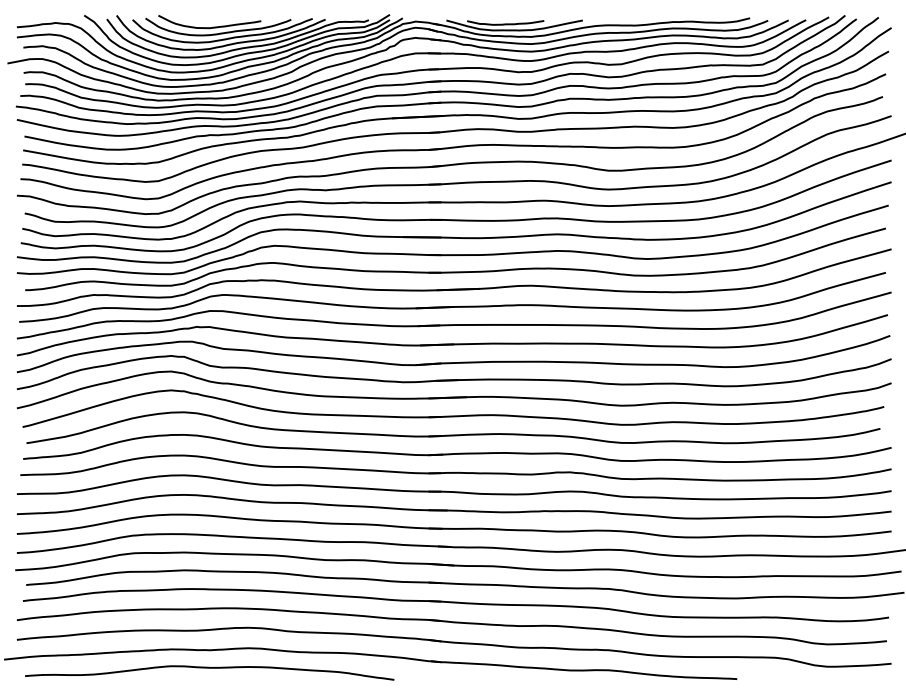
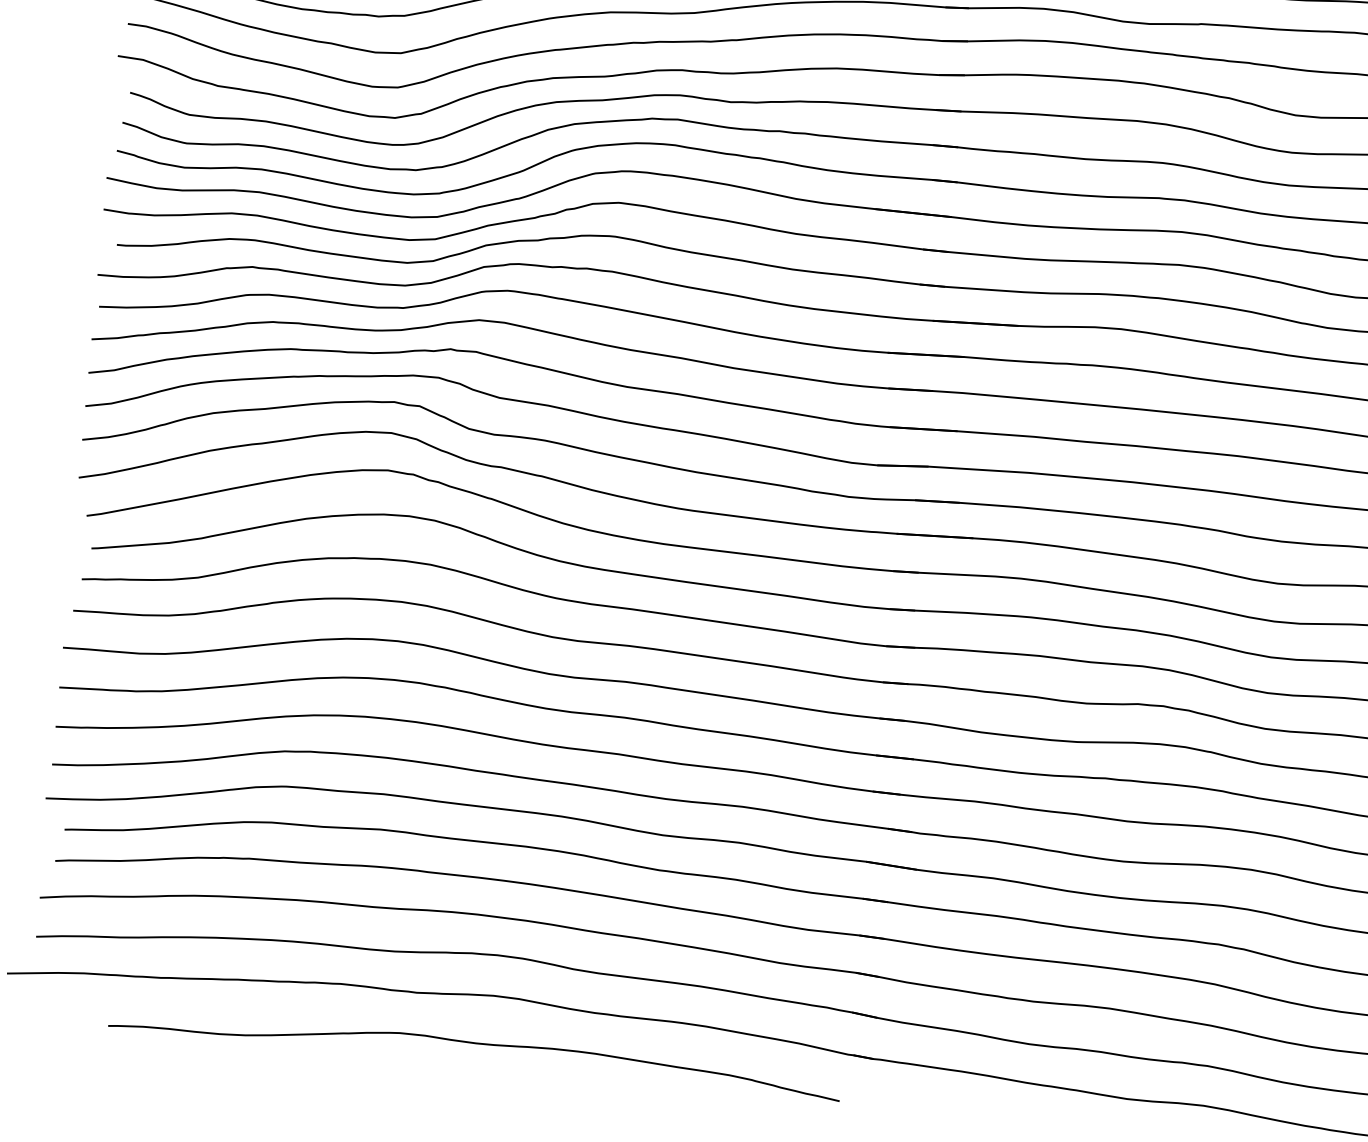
curve: (209, 668) -> (475, 1044), moved

